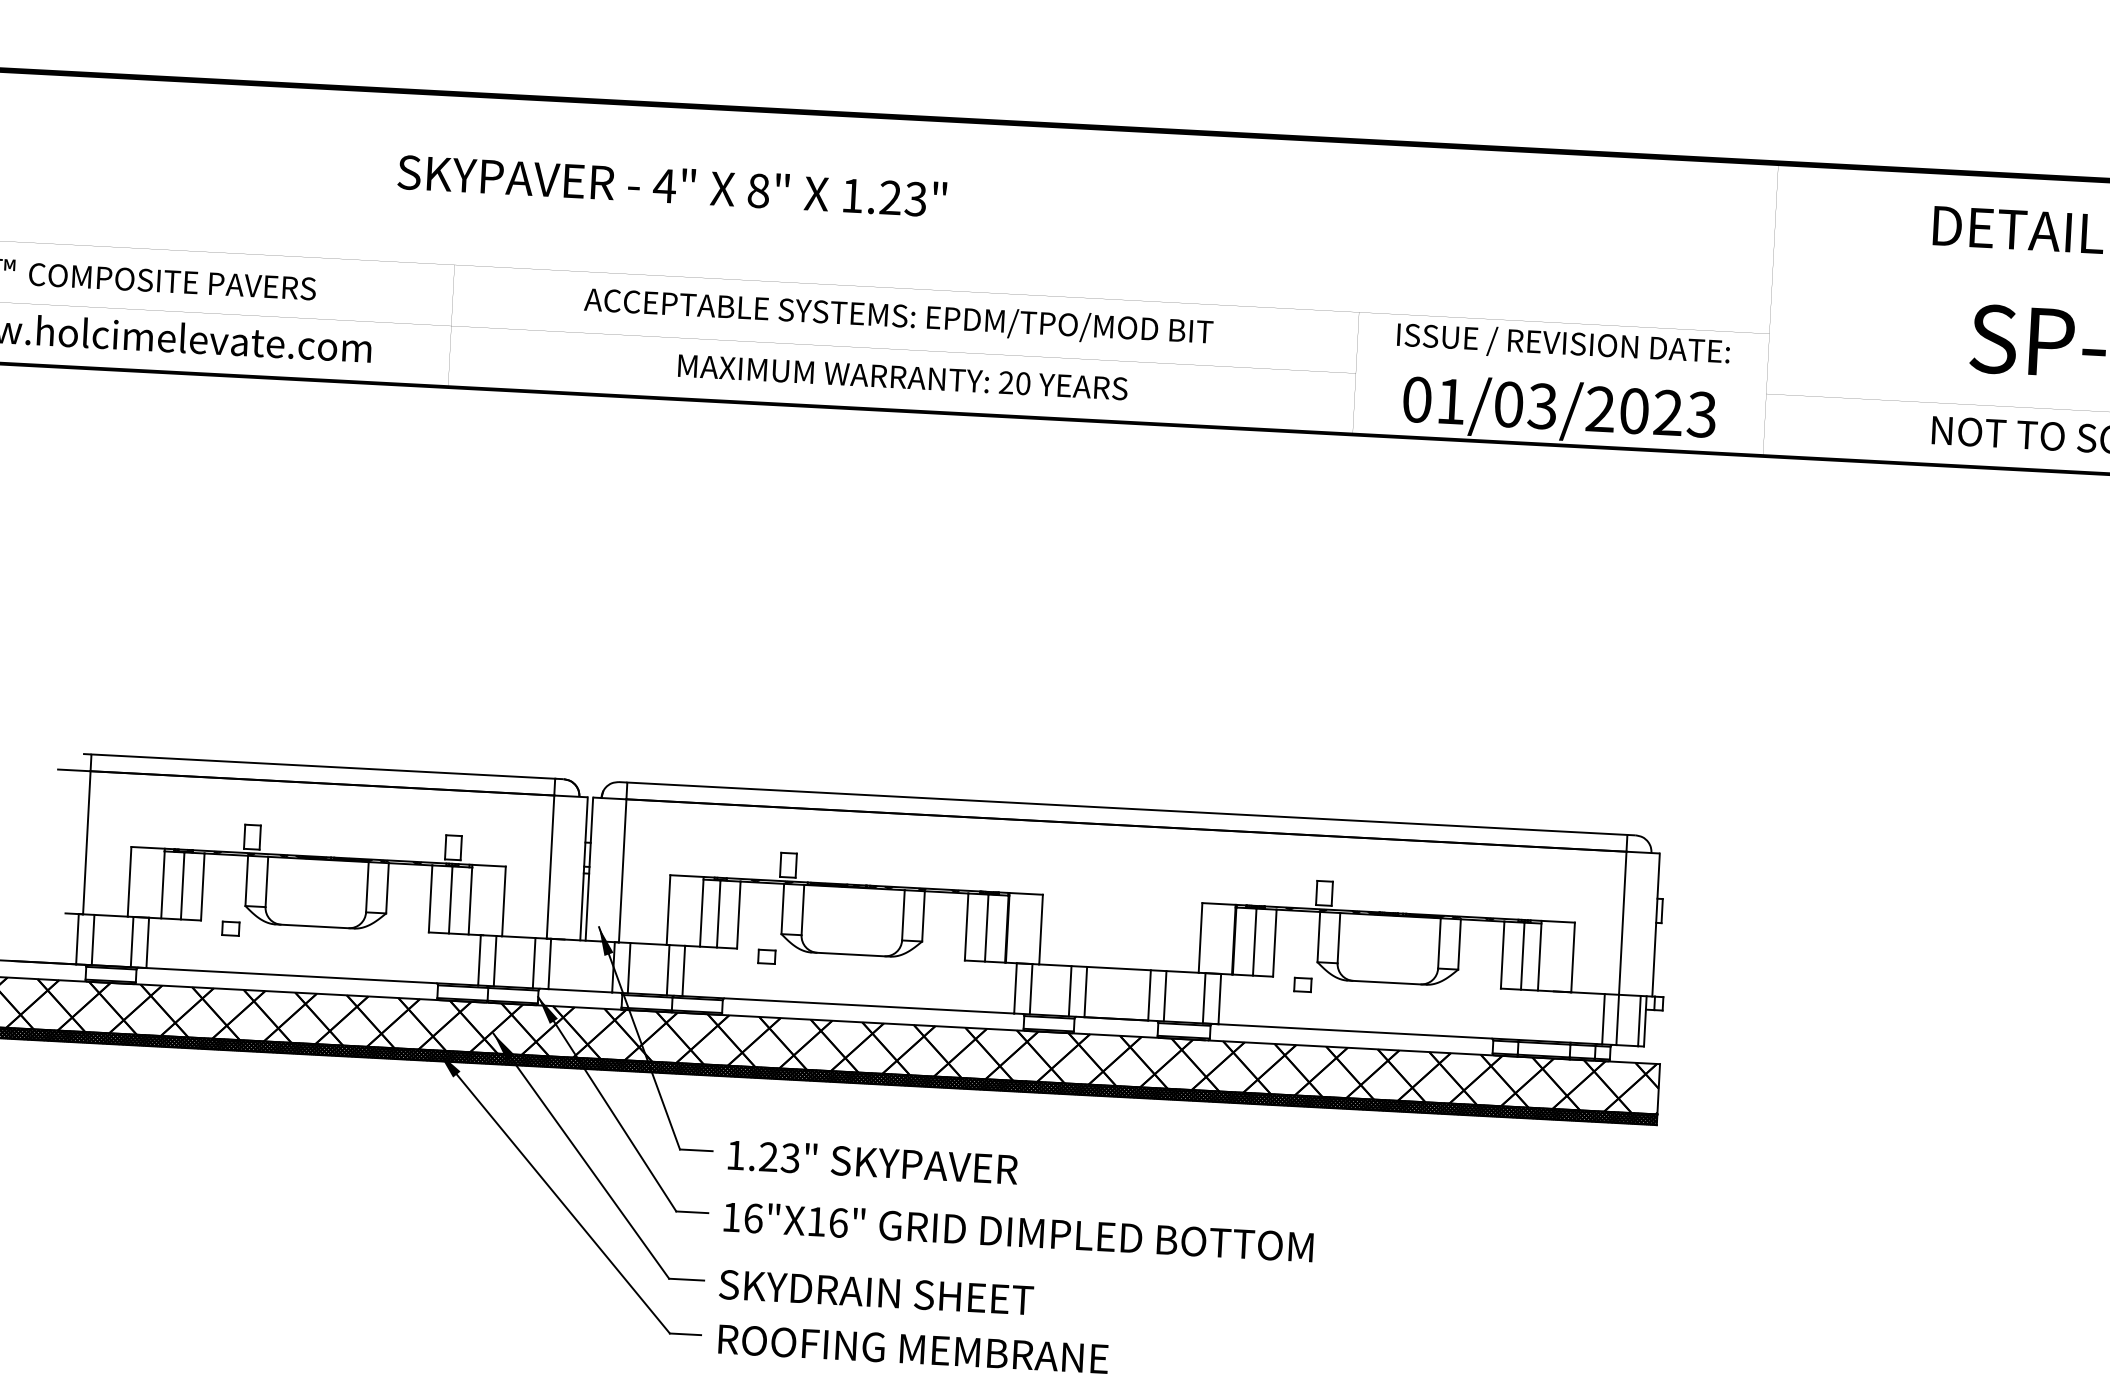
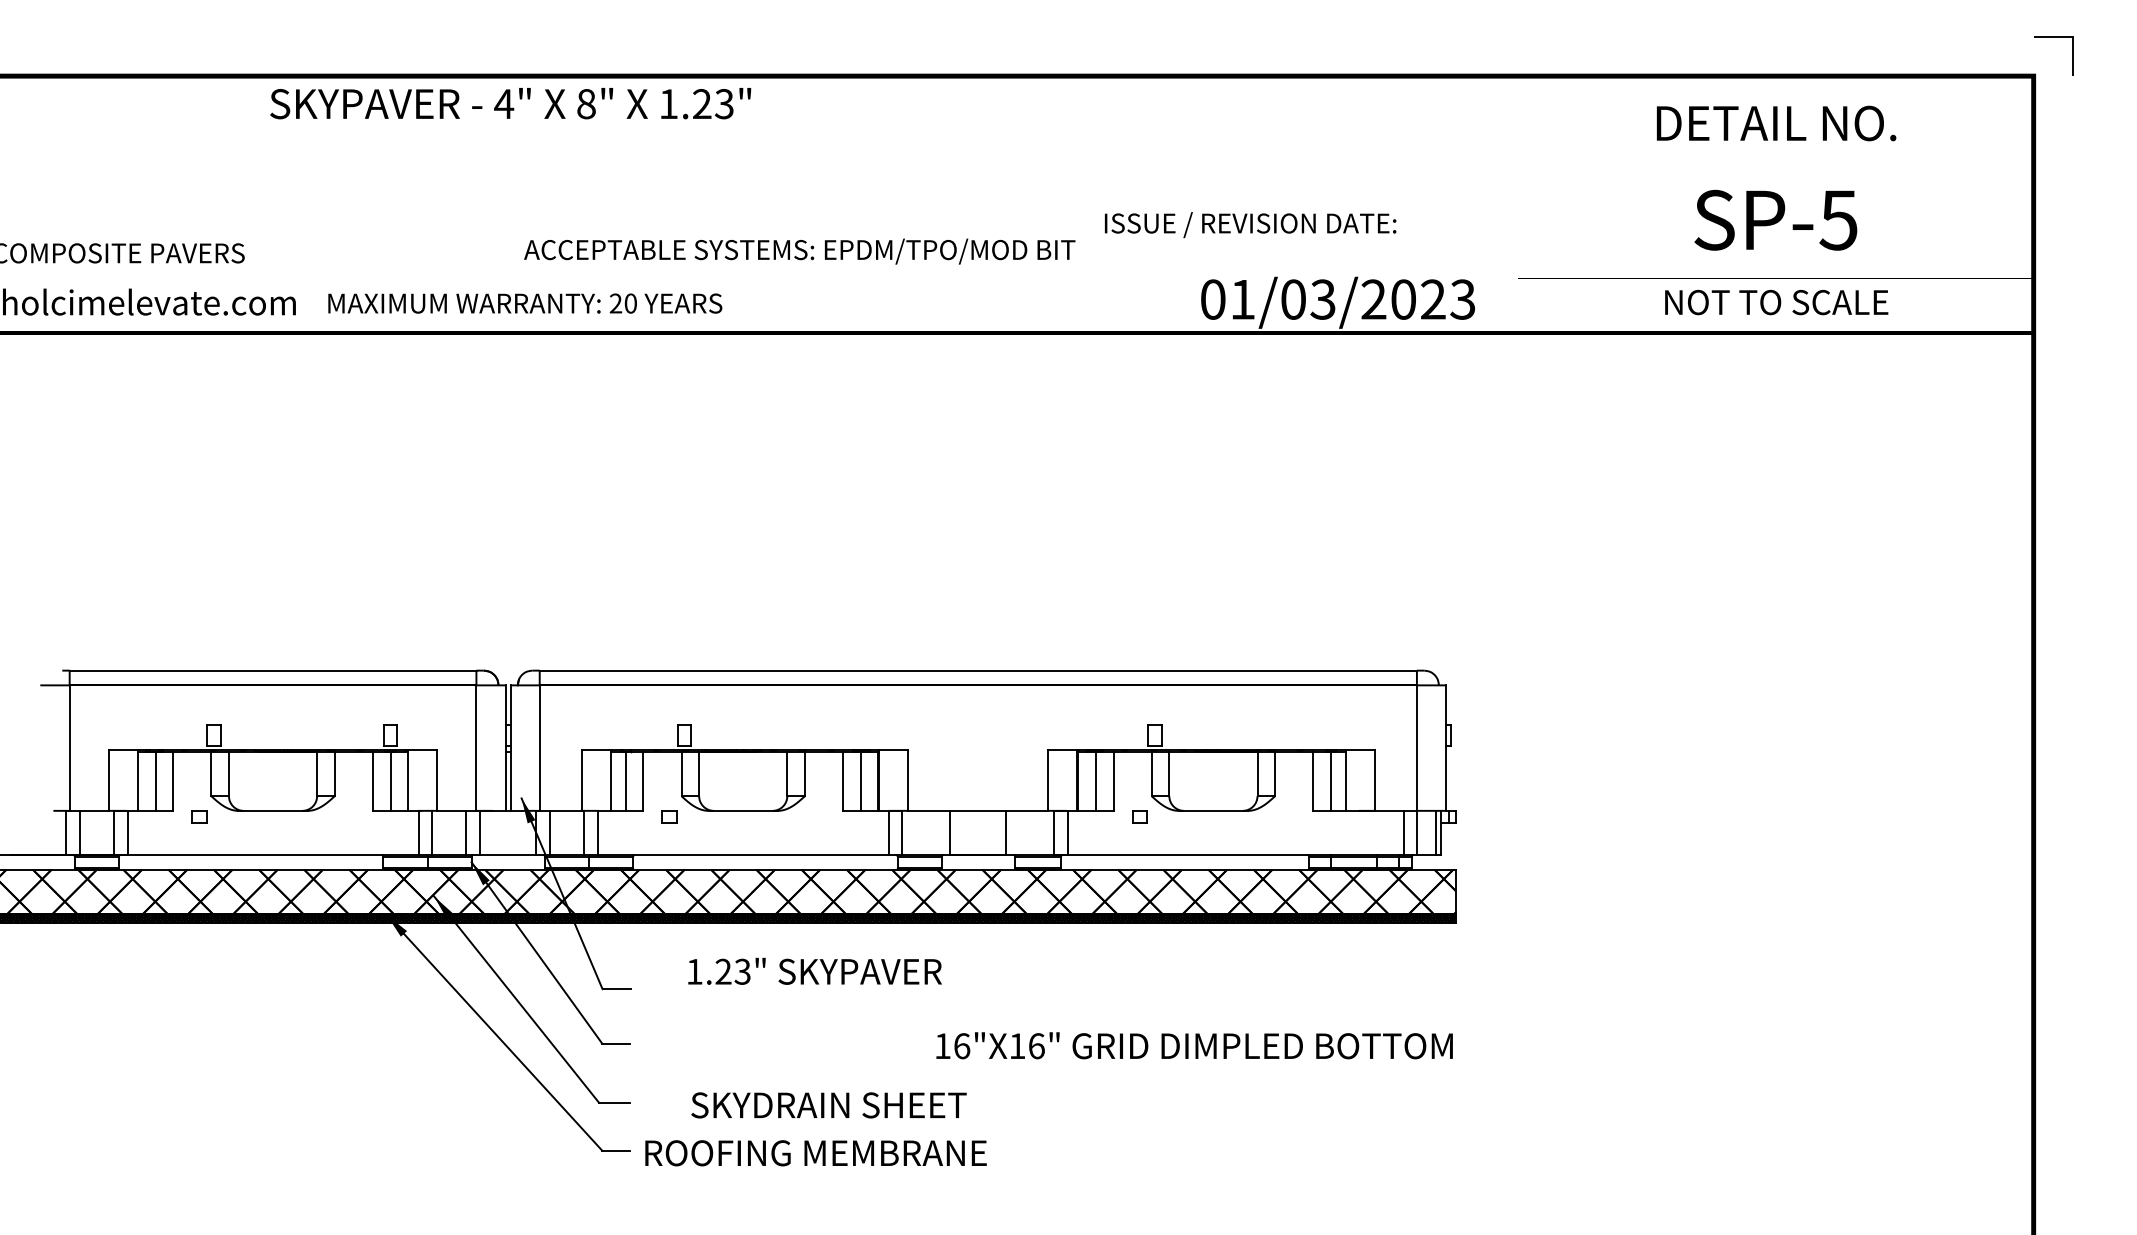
text: (672, 185) -> (510, 103), moved
text: (898, 317) -> (799, 251), moved
text: (1563, 345) -> (1250, 225), moved
text: (903, 377) -> (525, 303), moved
line: (1070, 990) -> (936, 832), removed
line: (1164, 995) -> (1019, 832), removed
text: (872, 1161) -> (814, 970), moved
text: (1018, 1231) -> (1194, 1045), moved
text: (875, 1292) -> (828, 1105), moved

